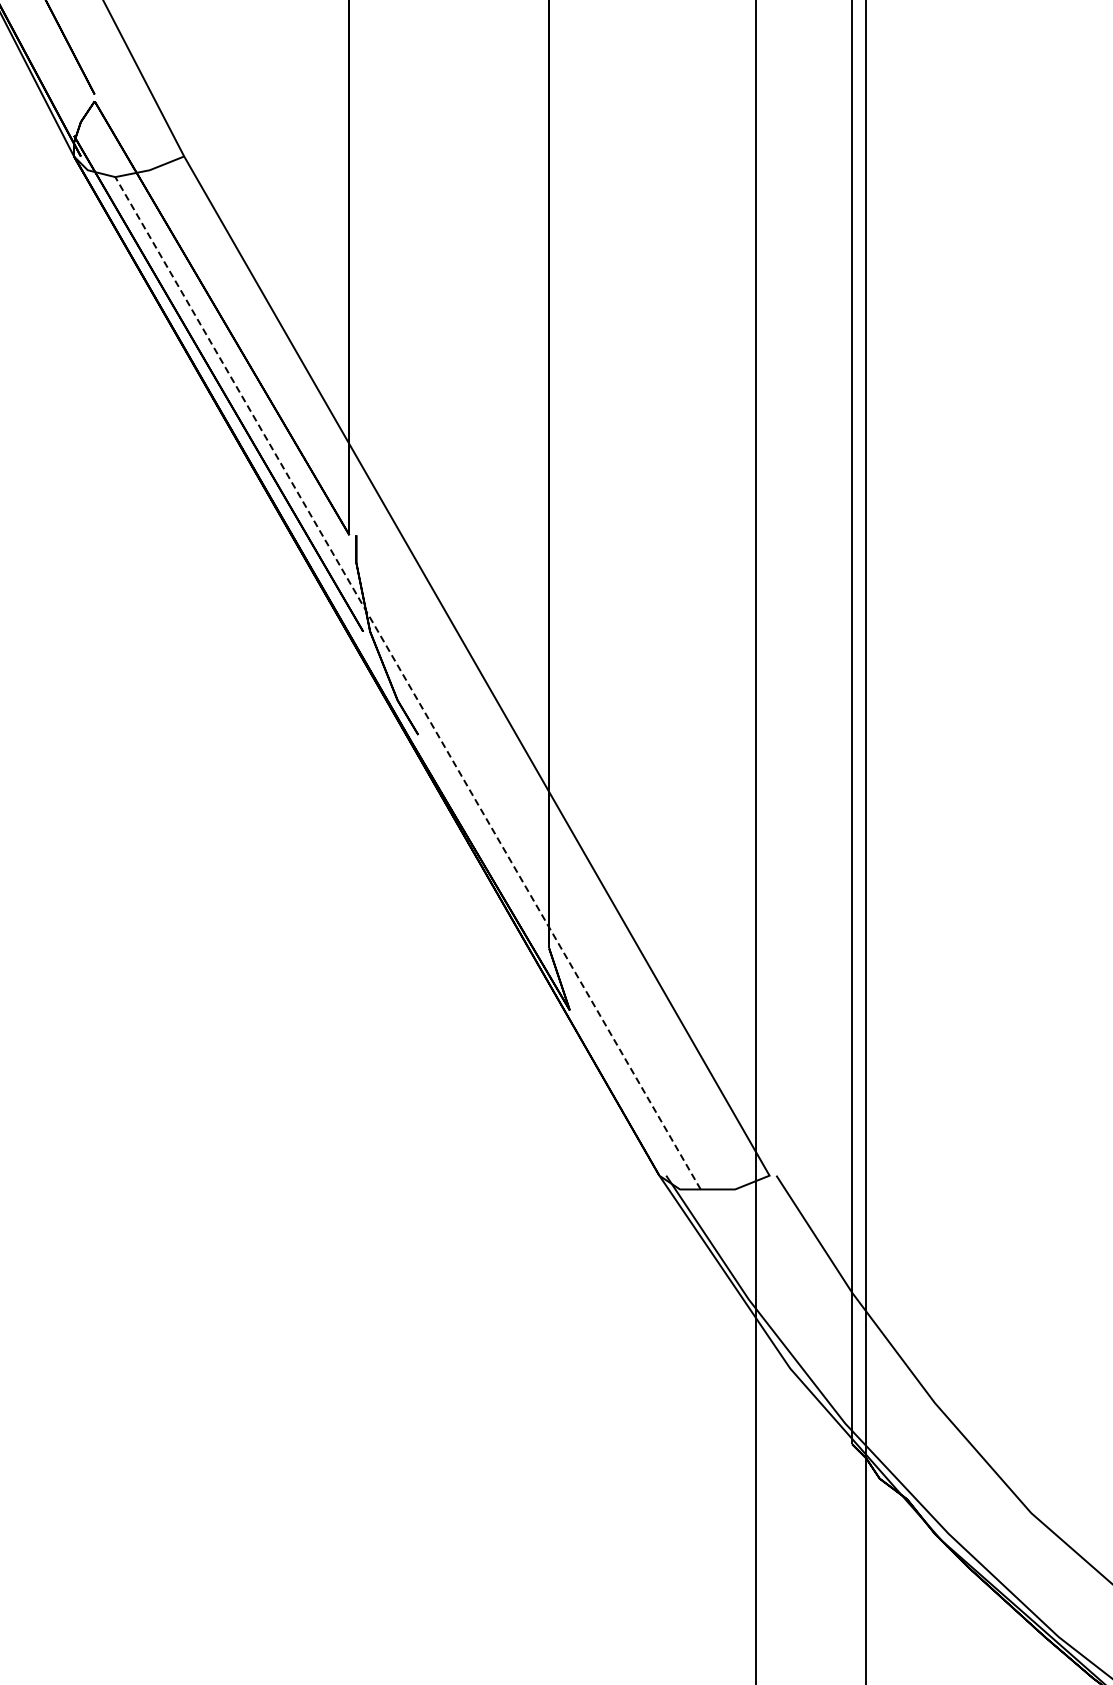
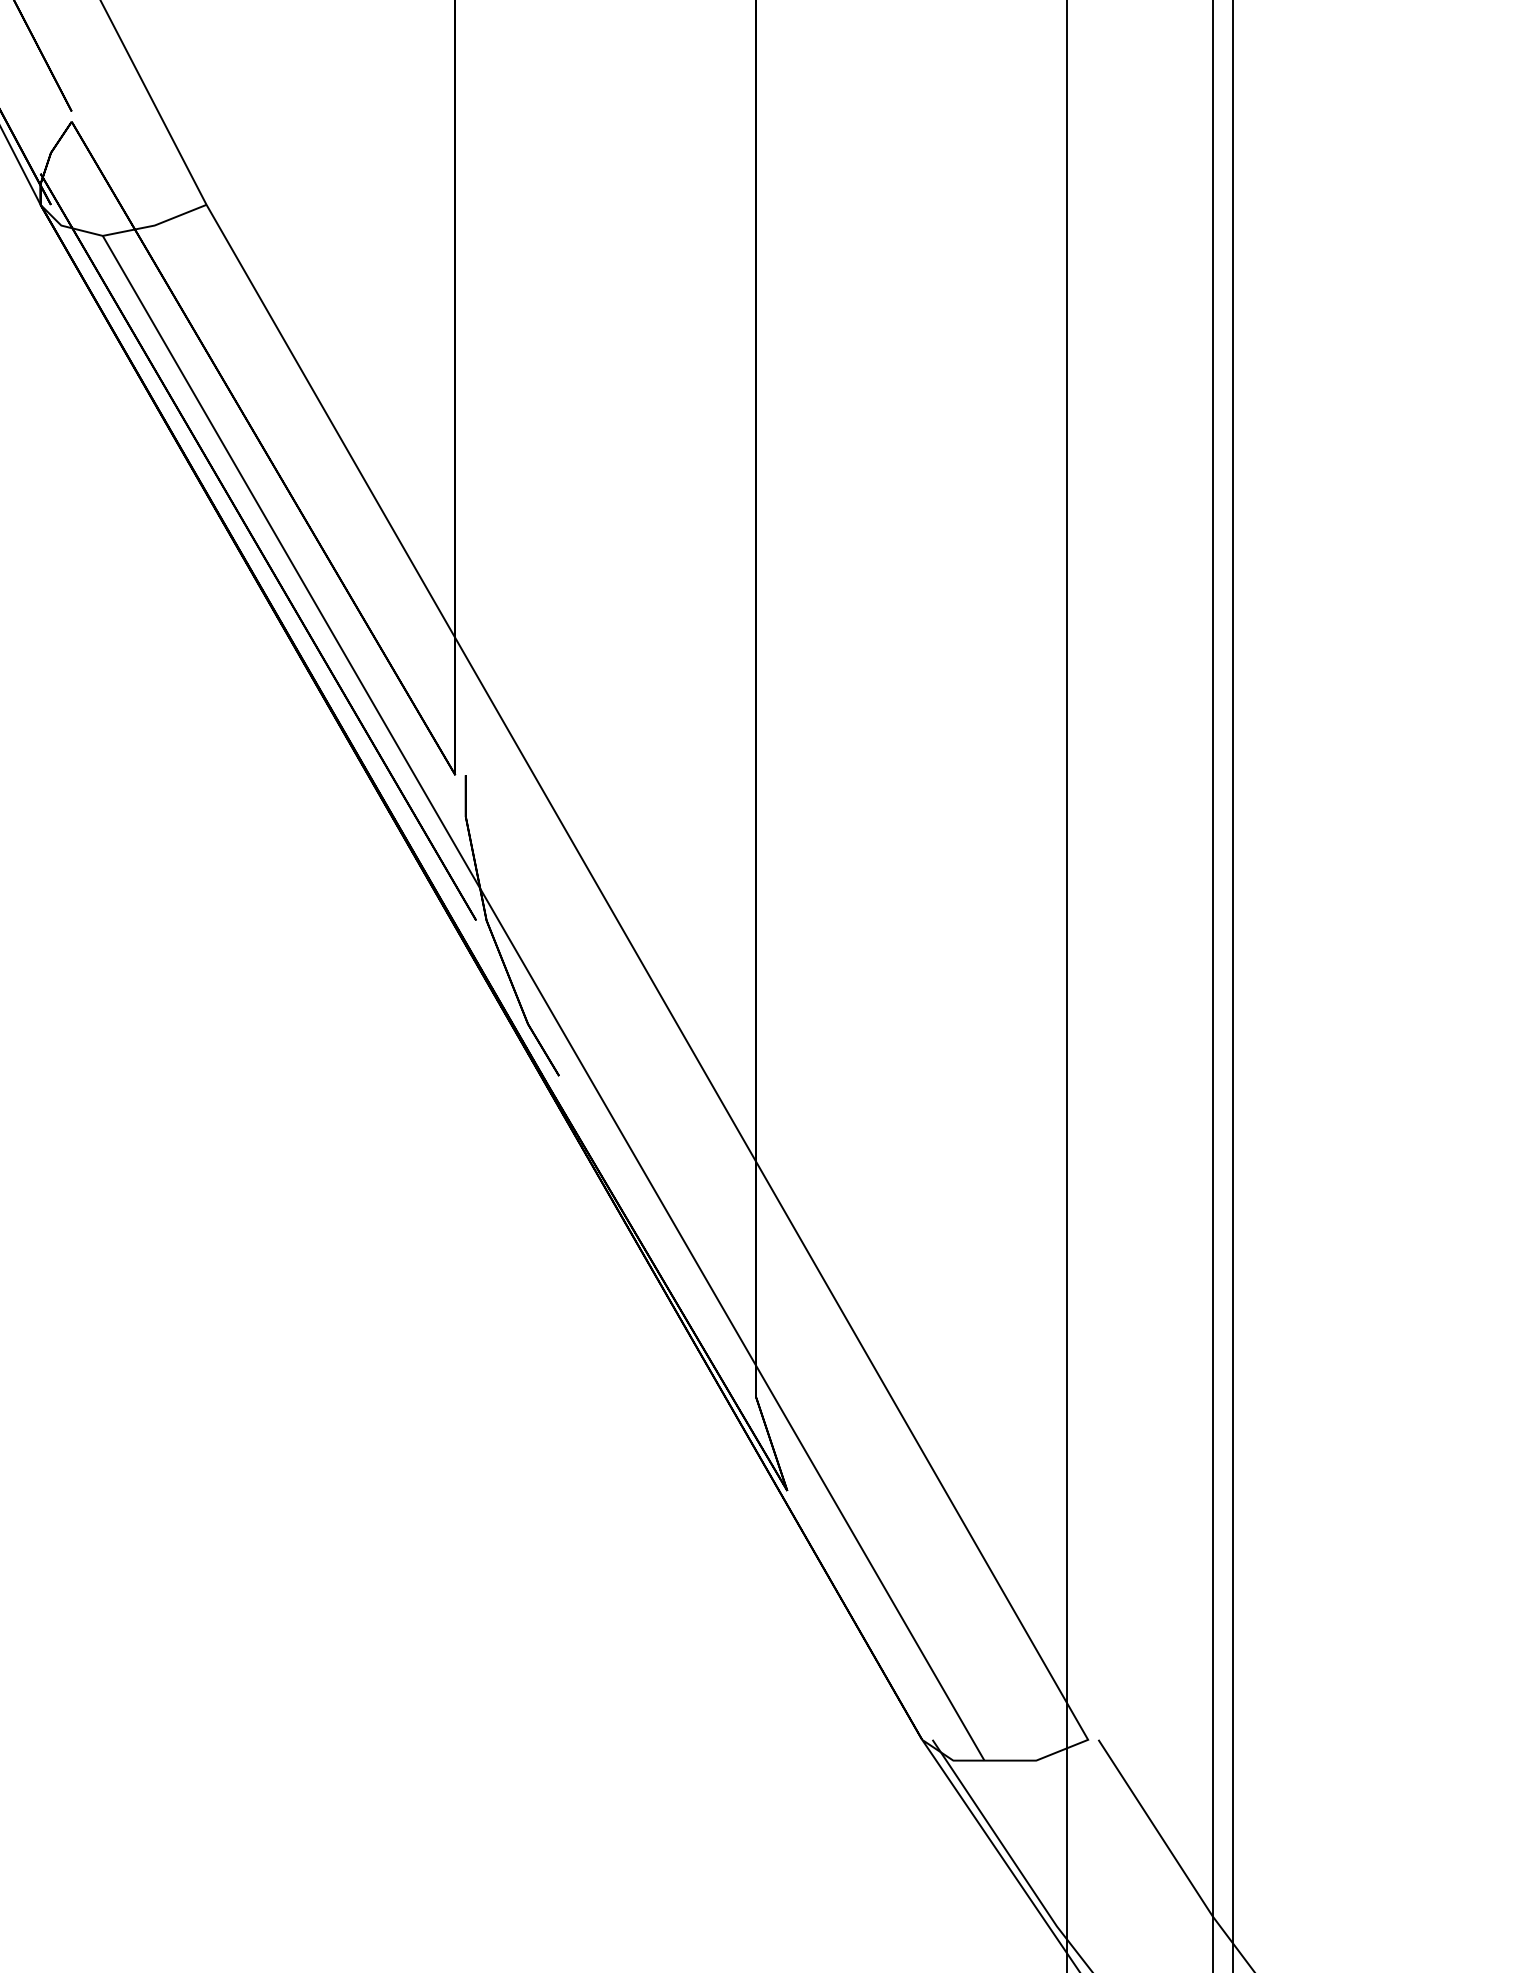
line: (408, 683) -> (544, 998), dashed -> solid

